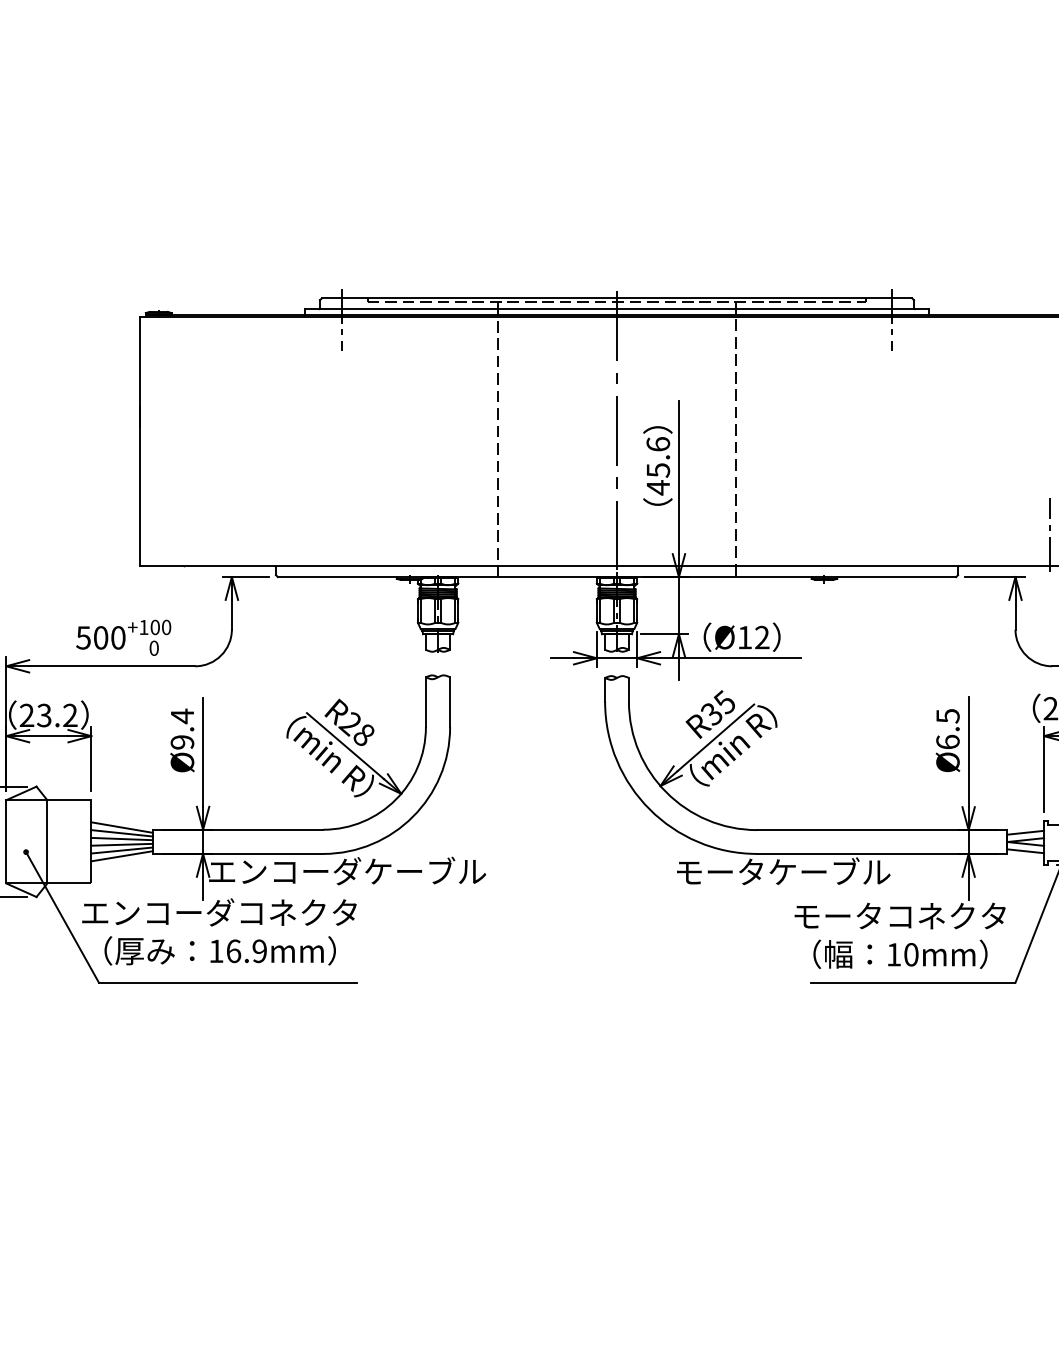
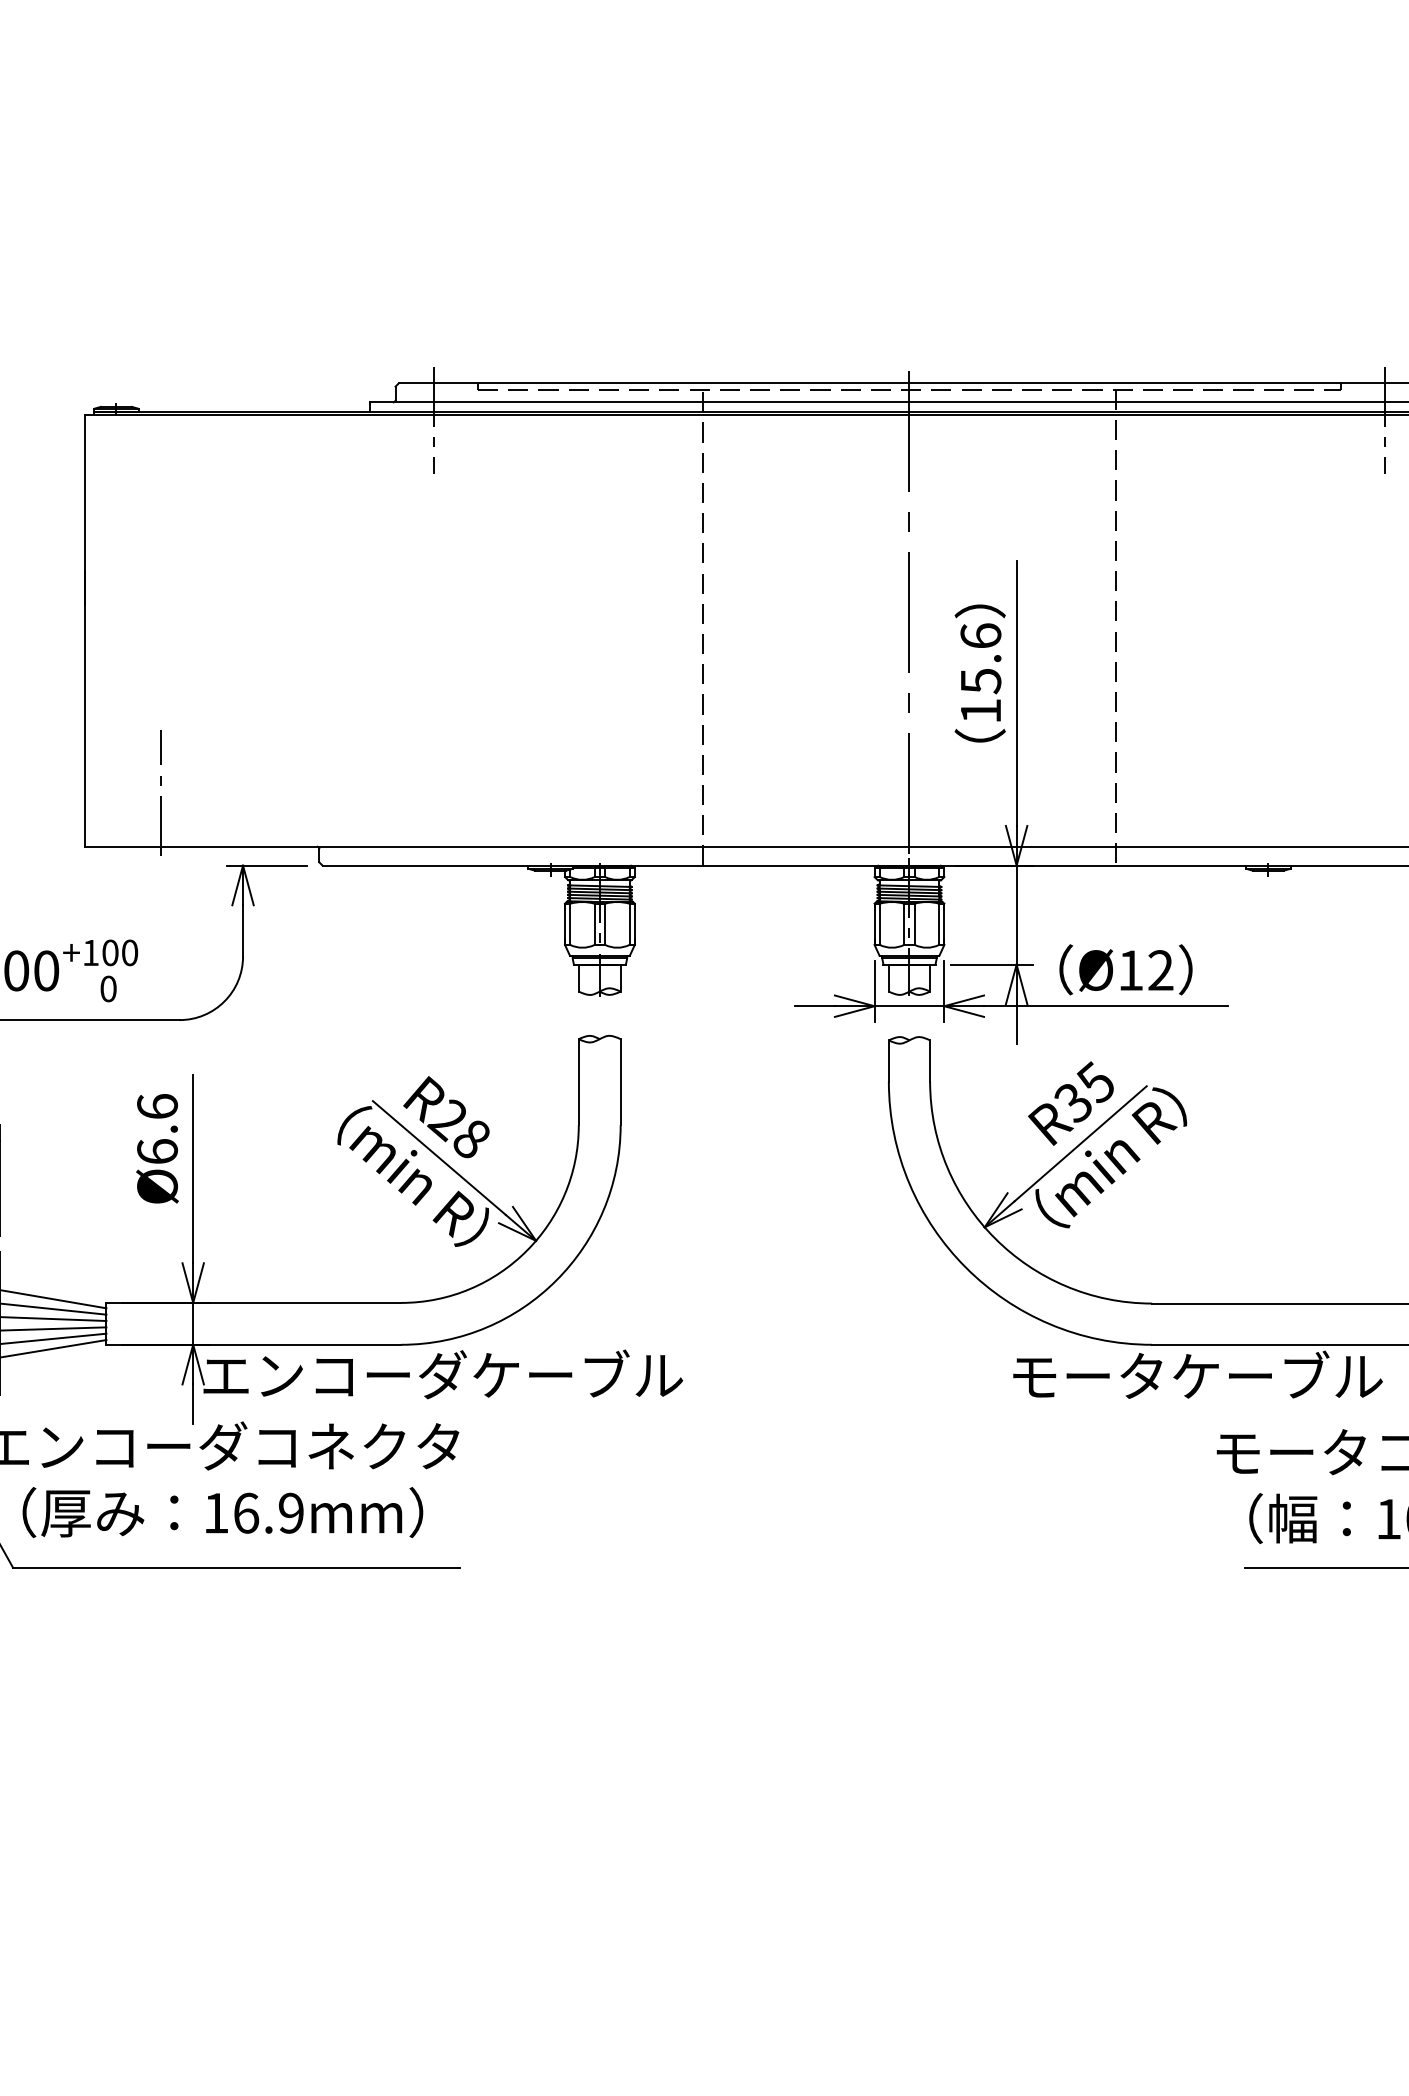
text: (657, 487) -> (979, 710), 45.6 -> 15.6
line: (184, 534) -> (161, 792), added
text: (182, 728) -> (157, 1127), Ø9.4 -> Ø6.6

